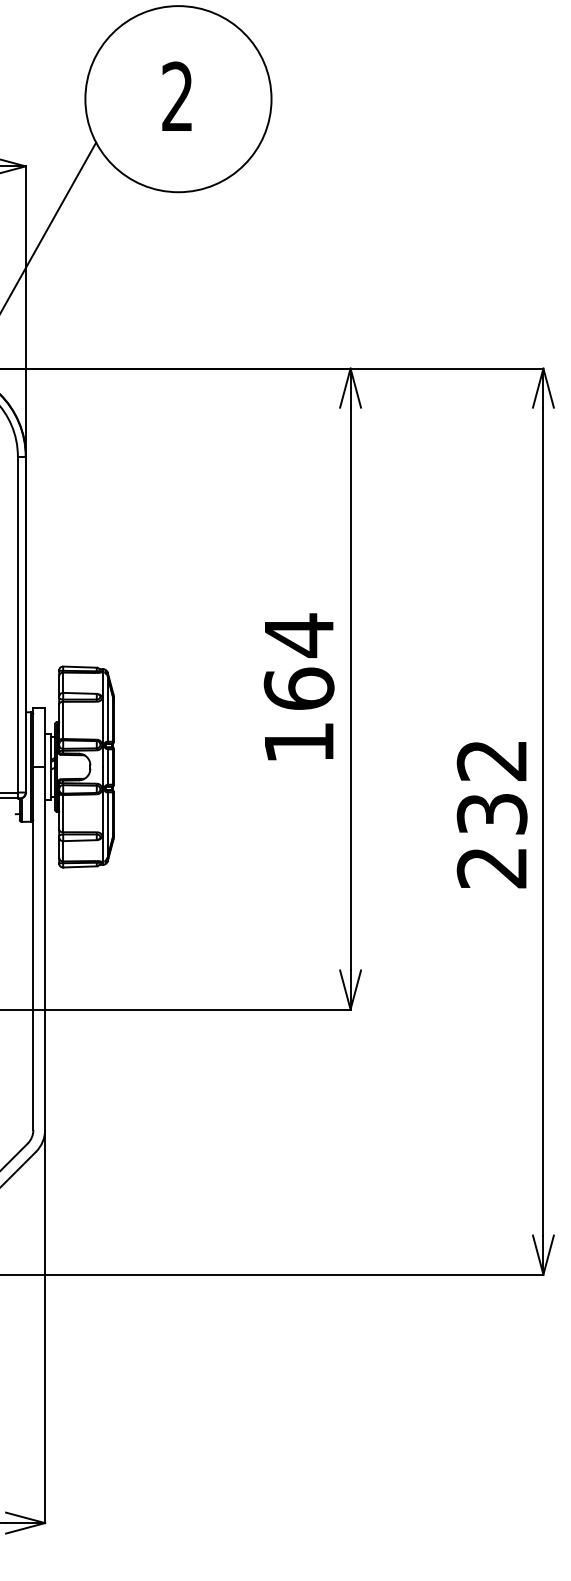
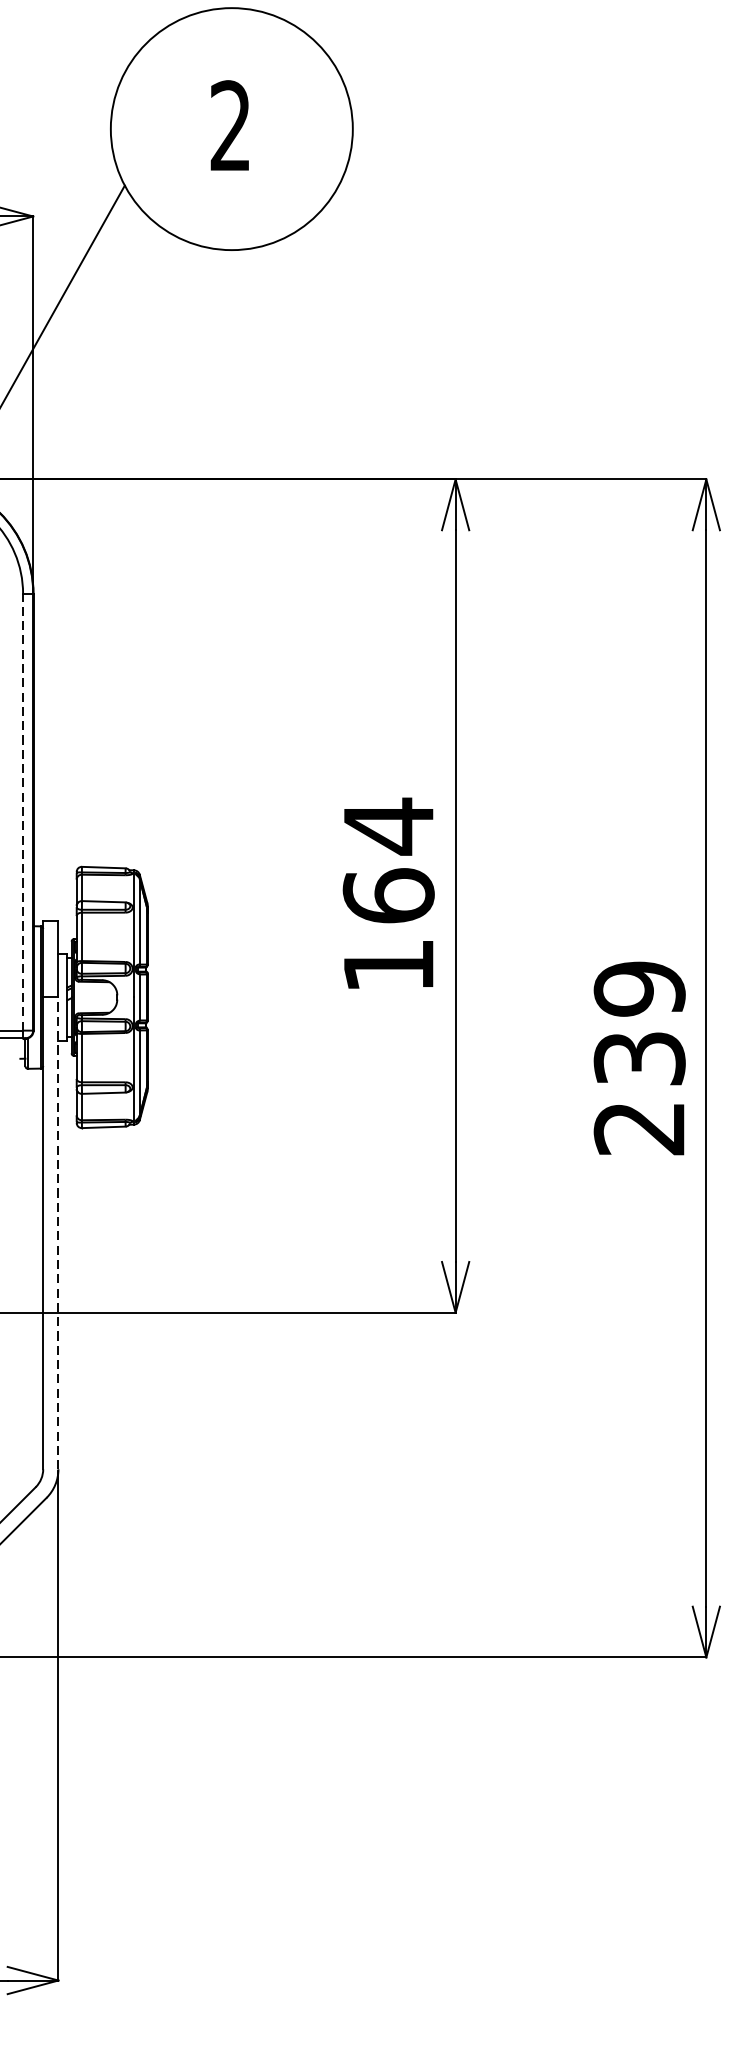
line: (17, 624) -> (22, 812), solid -> dashed
text: (491, 760) -> (638, 988), 232 -> 239
line: (45, 947) -> (58, 1232), solid -> dashed

